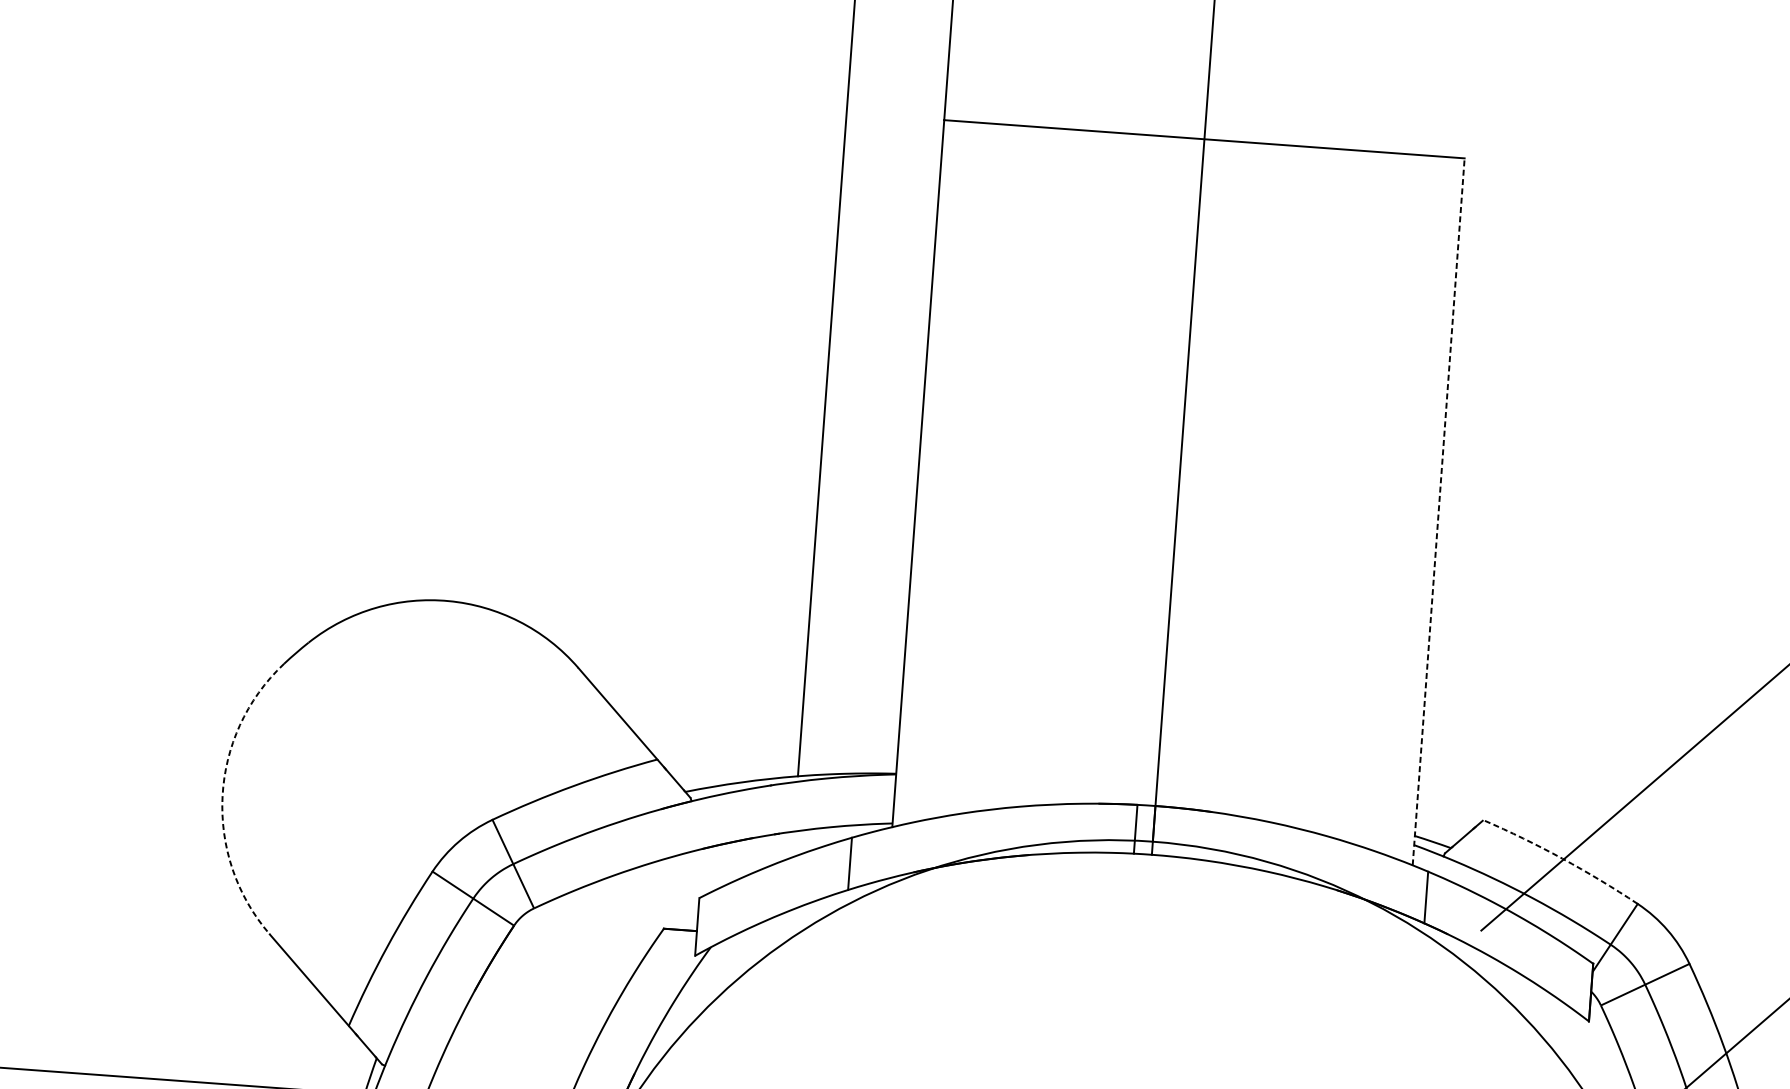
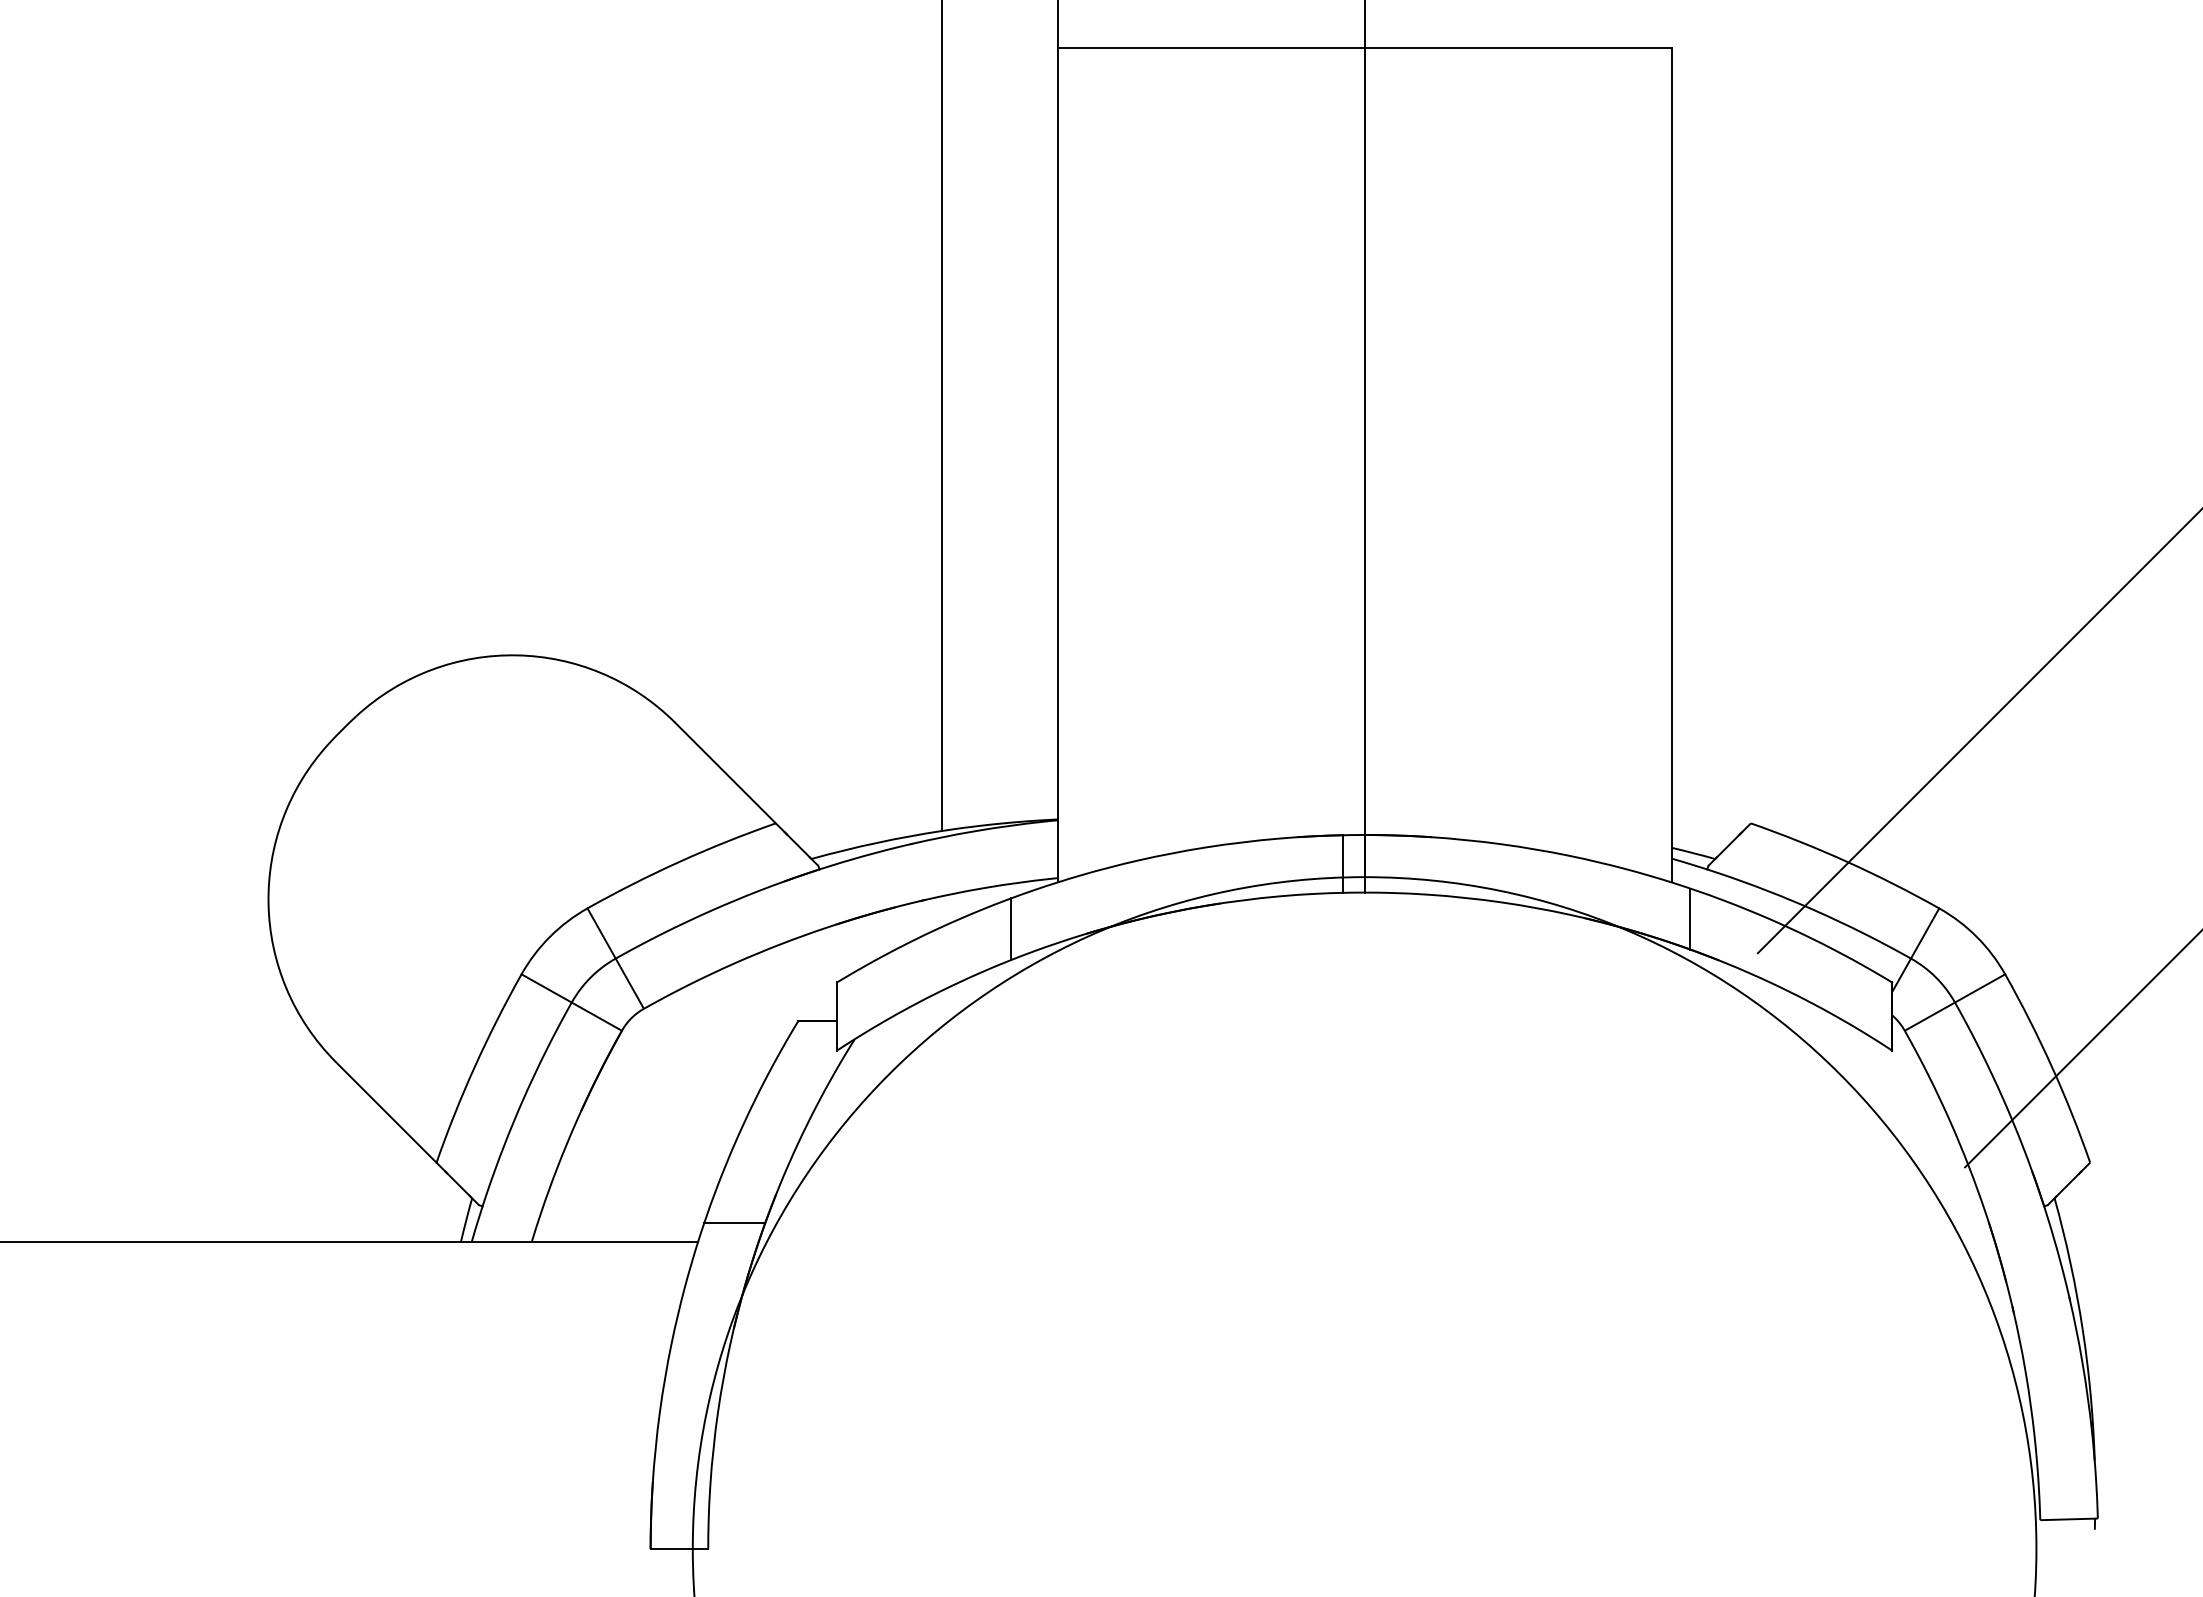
line: (1438, 511) -> (1671, 464), dashed -> solid
arc: (222, 795) -> (268, 903), dashed -> solid
arc: (1562, 858) -> (1846, 861), dashed -> solid

